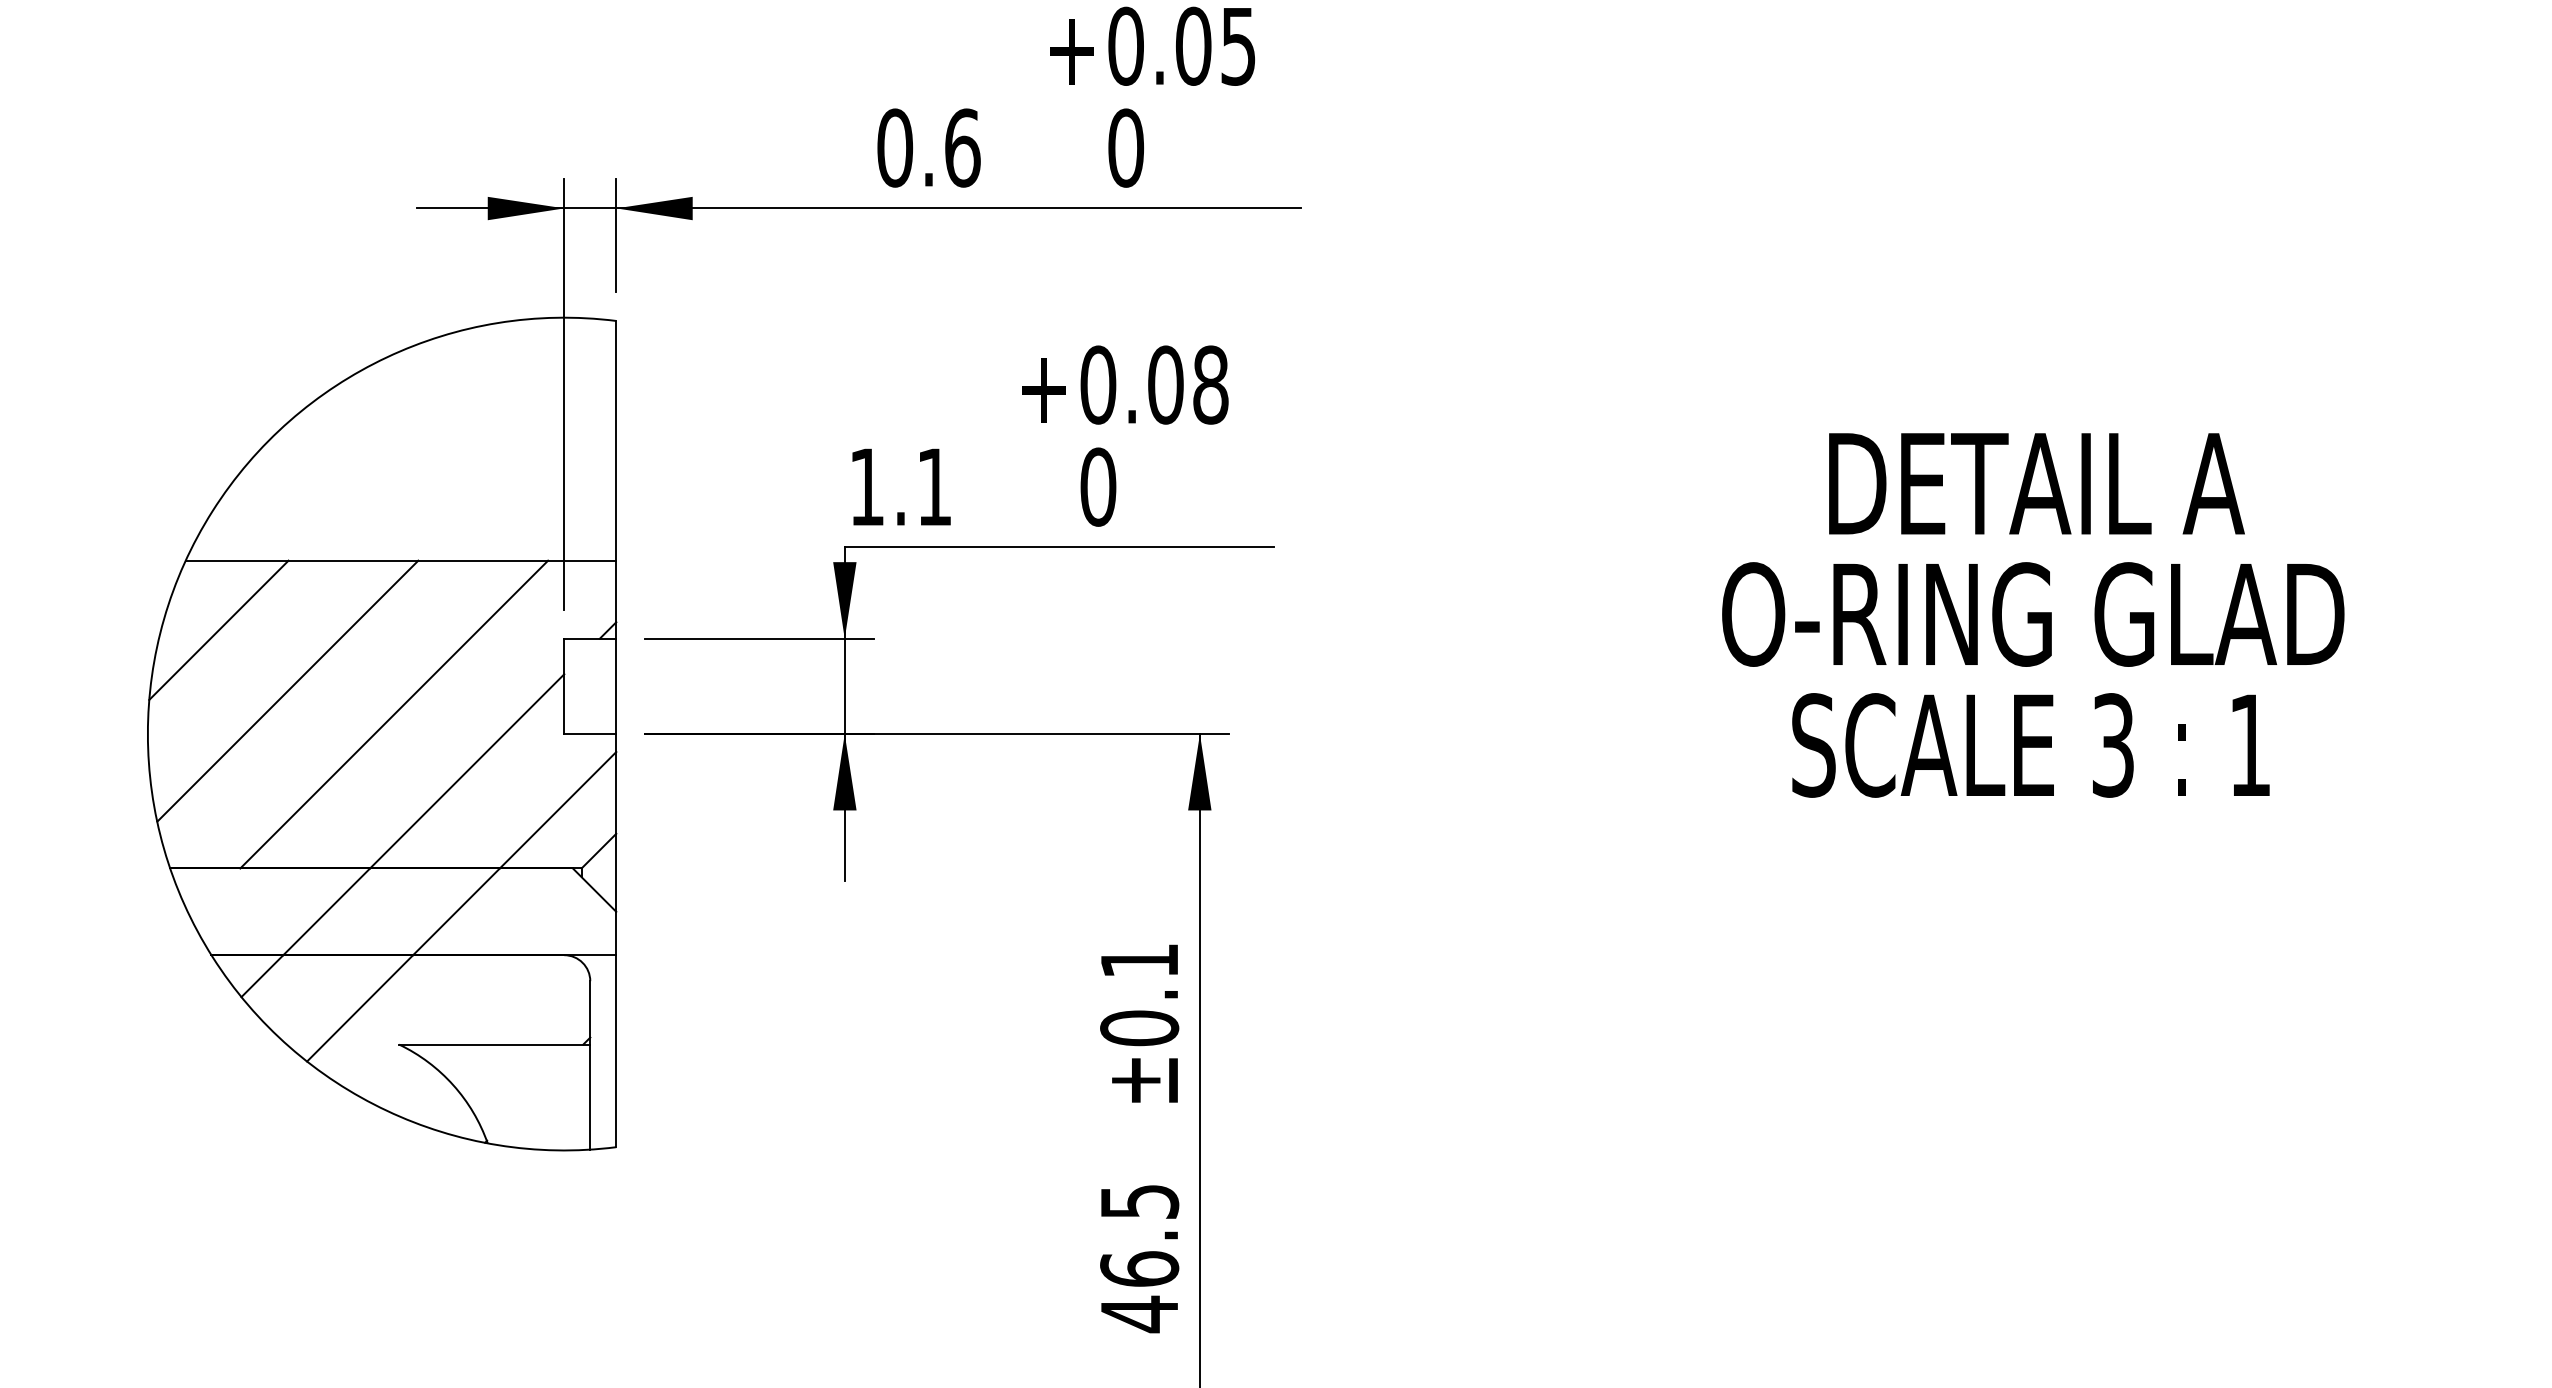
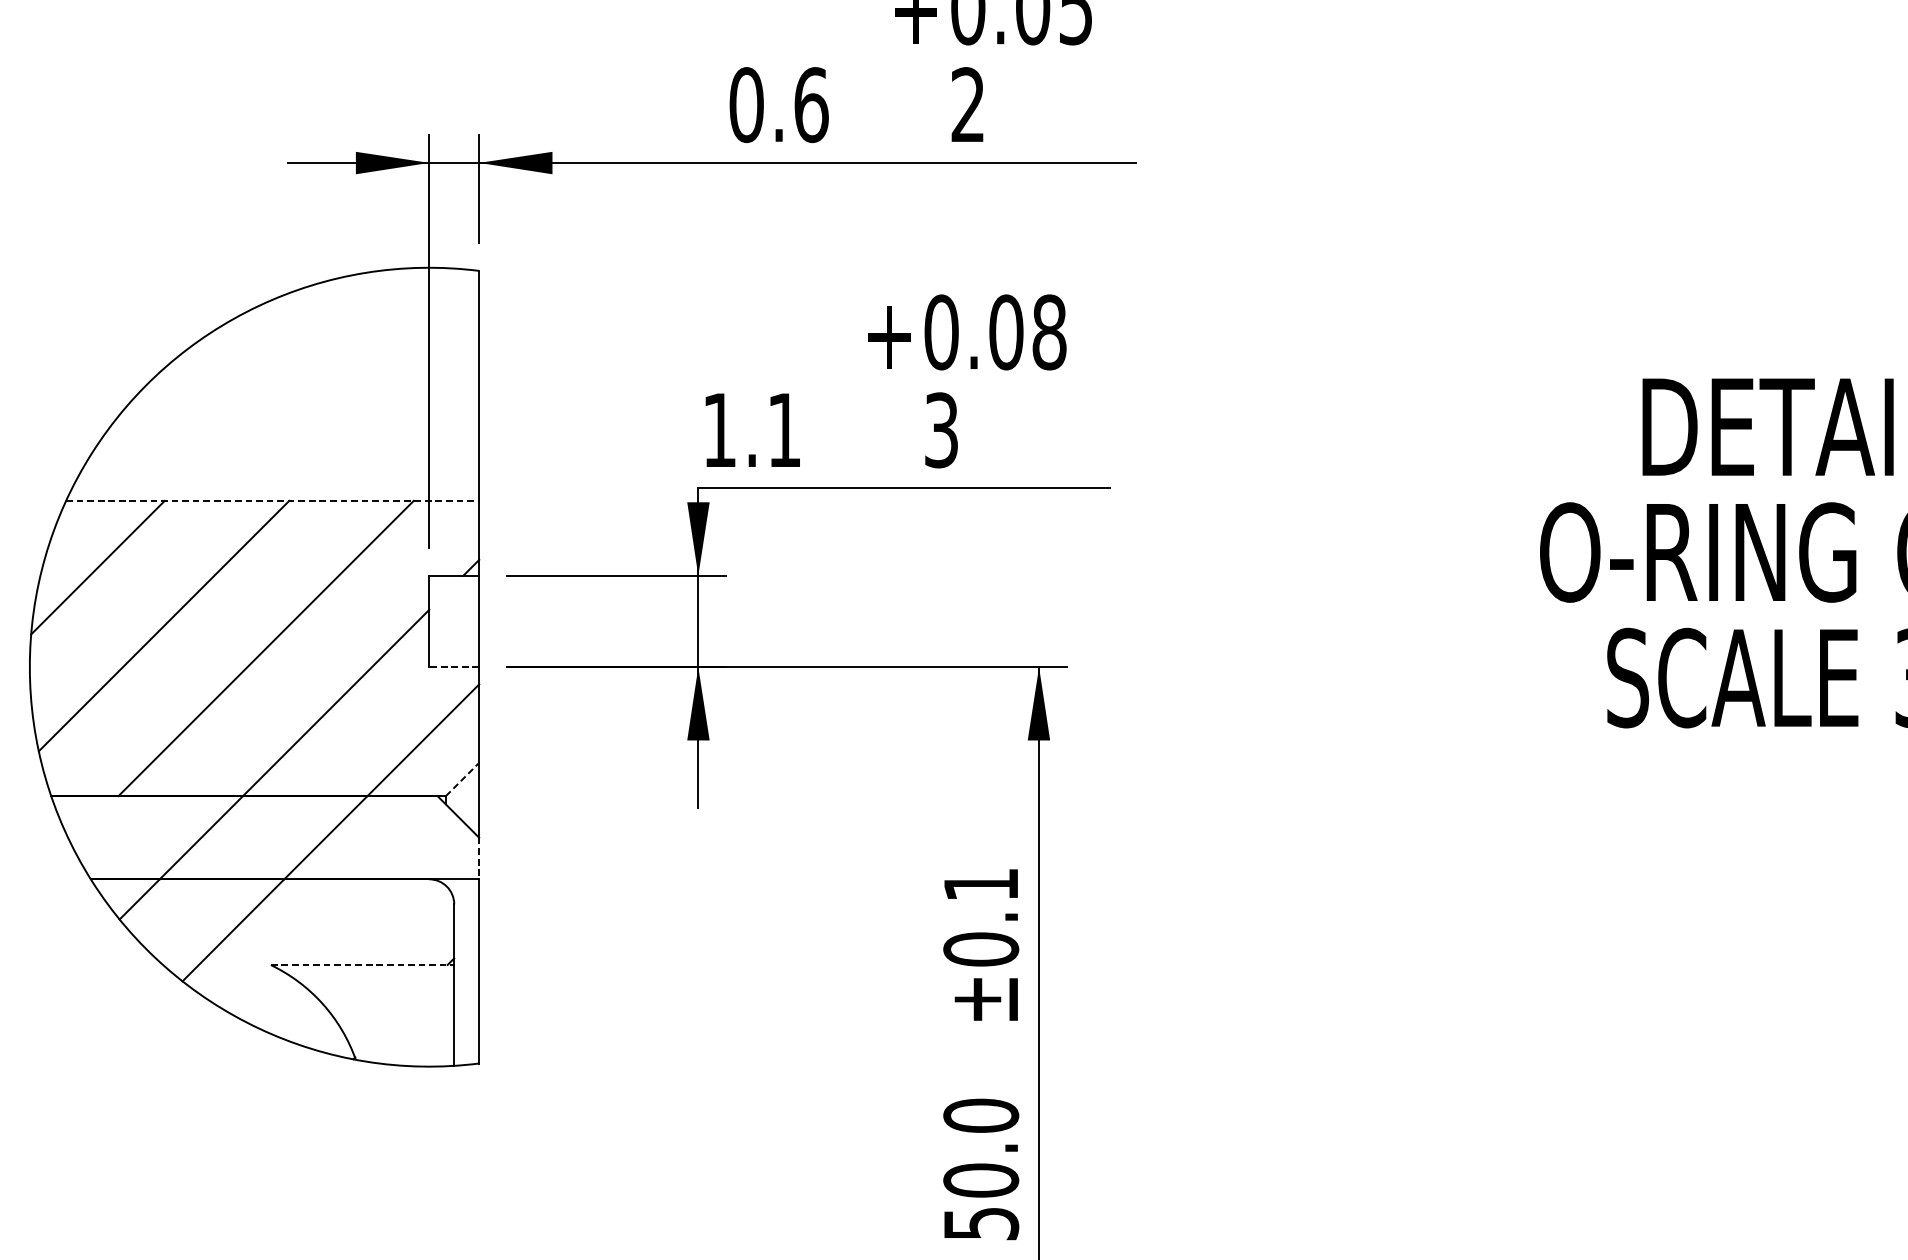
text: (1126, 147) -> (968, 104), 0 -> 2
text: (1098, 486) -> (941, 429), 0 -> 3
line: (401, 560) -> (273, 500), solid -> dashed
line: (589, 734) -> (453, 667), solid -> dashed
line: (598, 851) -> (462, 779), solid -> dashed
line: (616, 933) -> (479, 858), solid -> dashed
line: (494, 1044) -> (362, 964), solid -> dashed
text: (1139, 1258) -> (981, 1170), 46.5 -> 50.0

